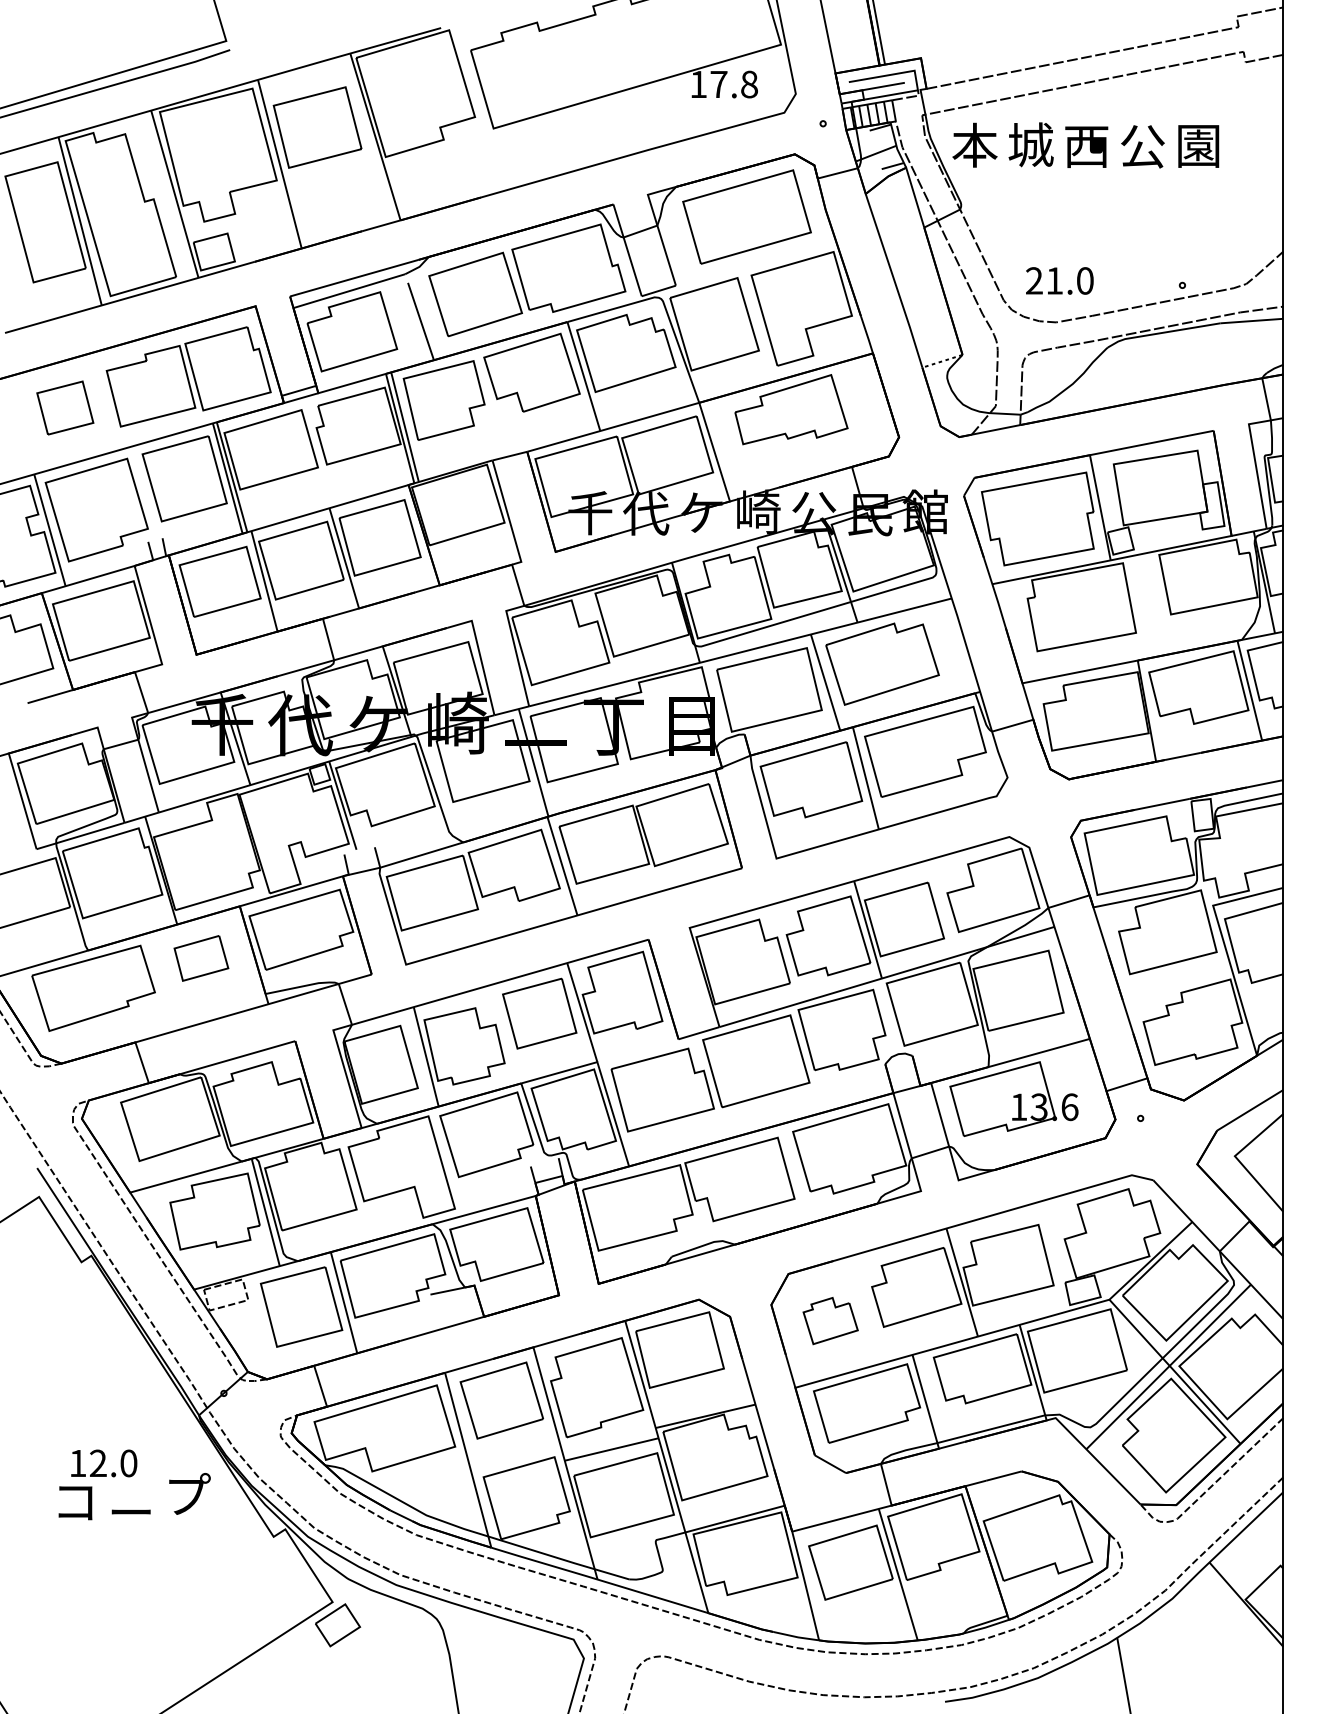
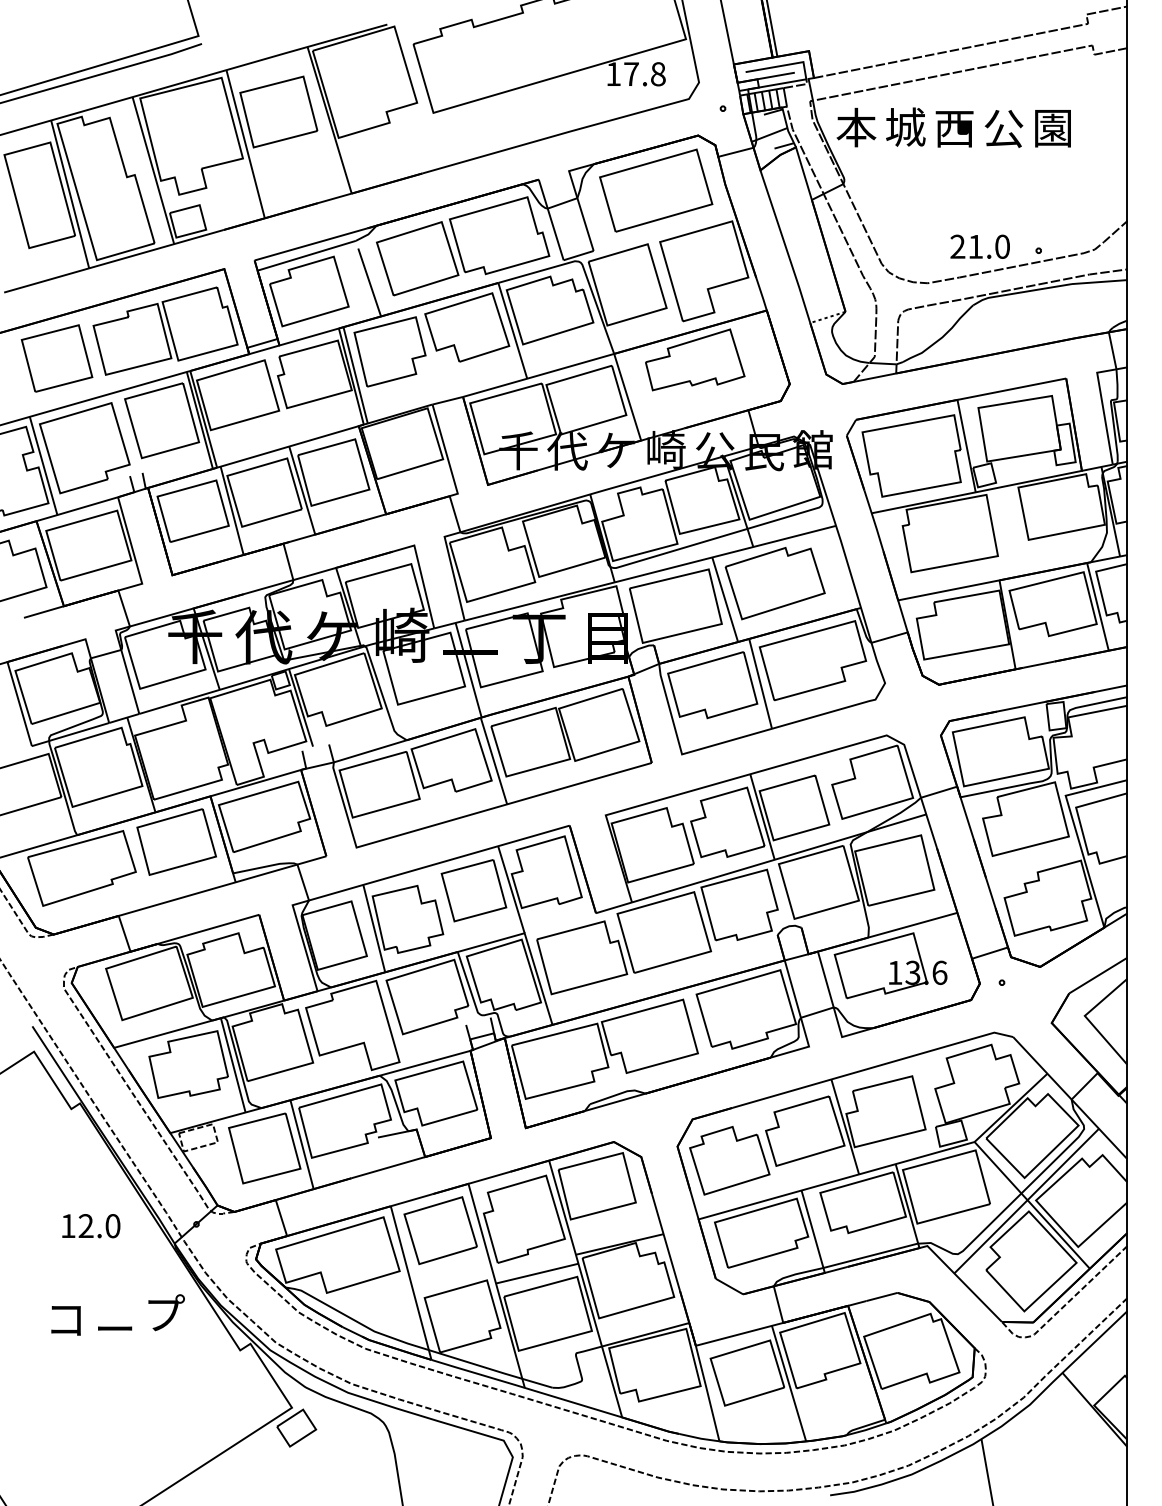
text: (1059, 280) -> (979, 246), moved
part: (65, 407) -> (57, 358), size x1.43
part: (201, 958) -> (176, 842), size x1.67
part: (830, 1320) -> (729, 1160), size x1.67
text: (104, 1463) -> (91, 1226), moved

